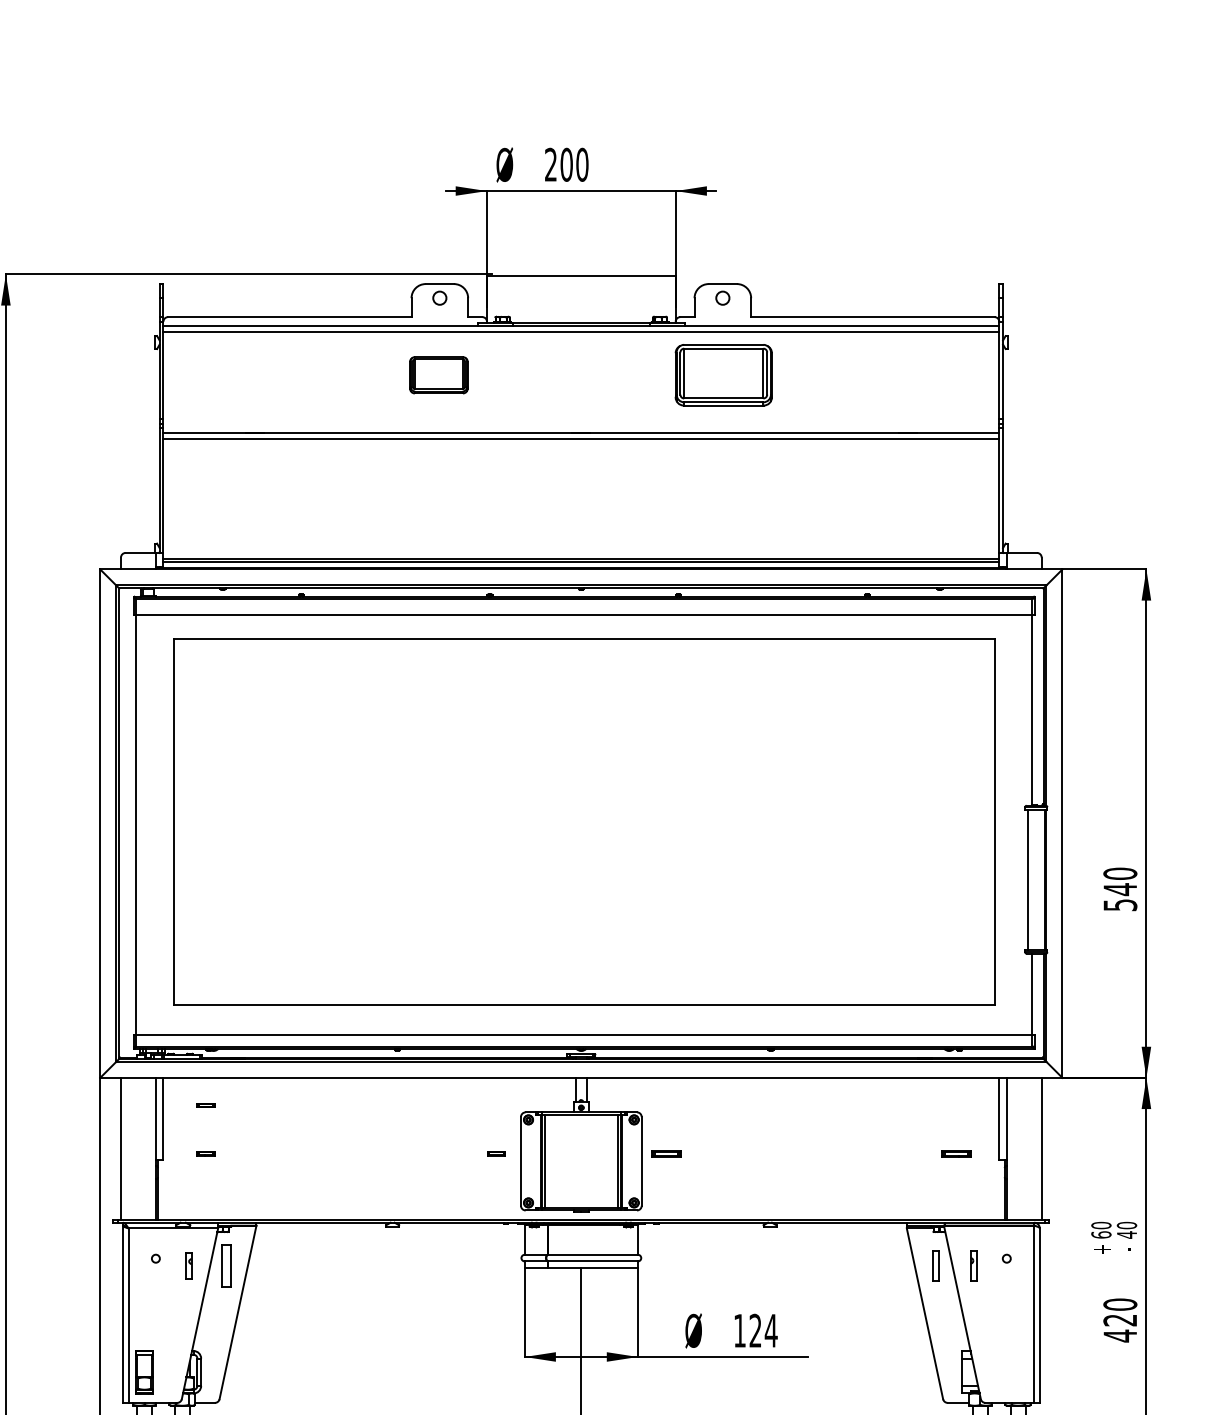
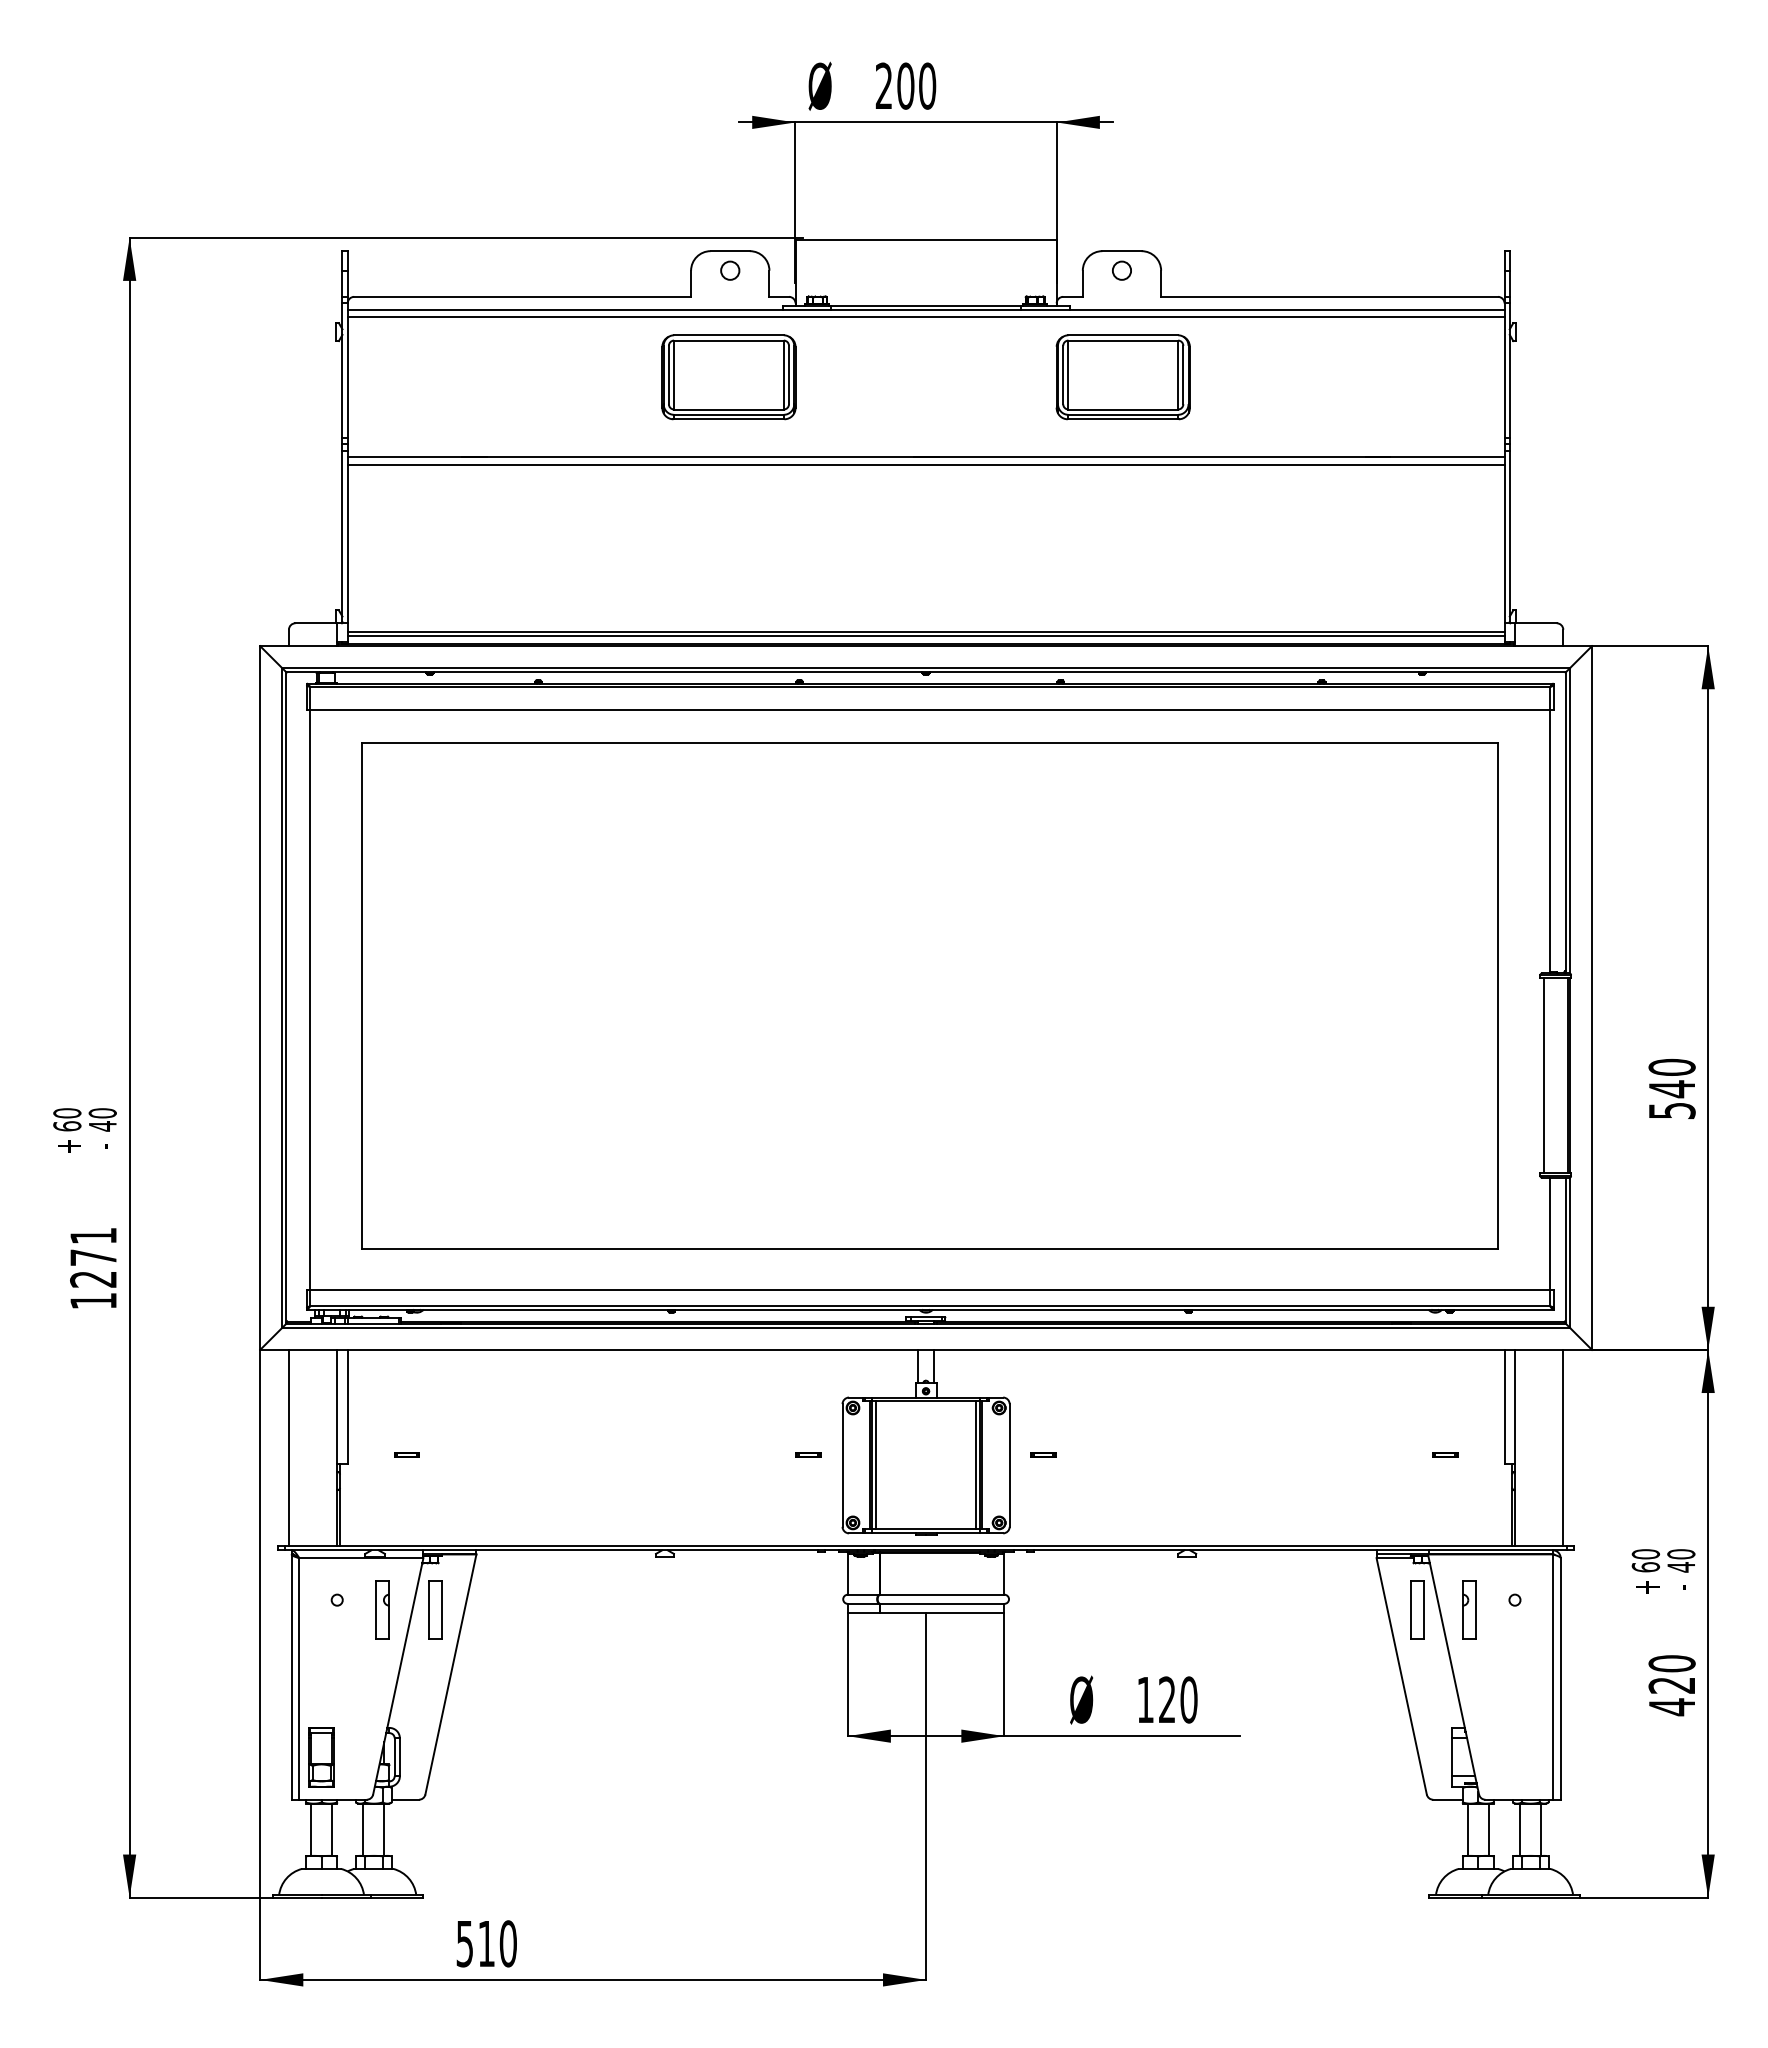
part: (438, 375) -> (728, 377), size x1.67
part: (205, 1105) -> (406, 1387), removed
part: (666, 1153) -> (1043, 1454), size x0.62
part: (956, 1153) -> (1445, 1454), size x0.62
part: (188, 1265) -> (382, 1609), size x1.67
part: (936, 1265) -> (1417, 1609), size x1.43
part: (973, 1265) -> (1469, 1609), size x1.43
text: (770, 1330) -> (1188, 1699), 124 -> 120

